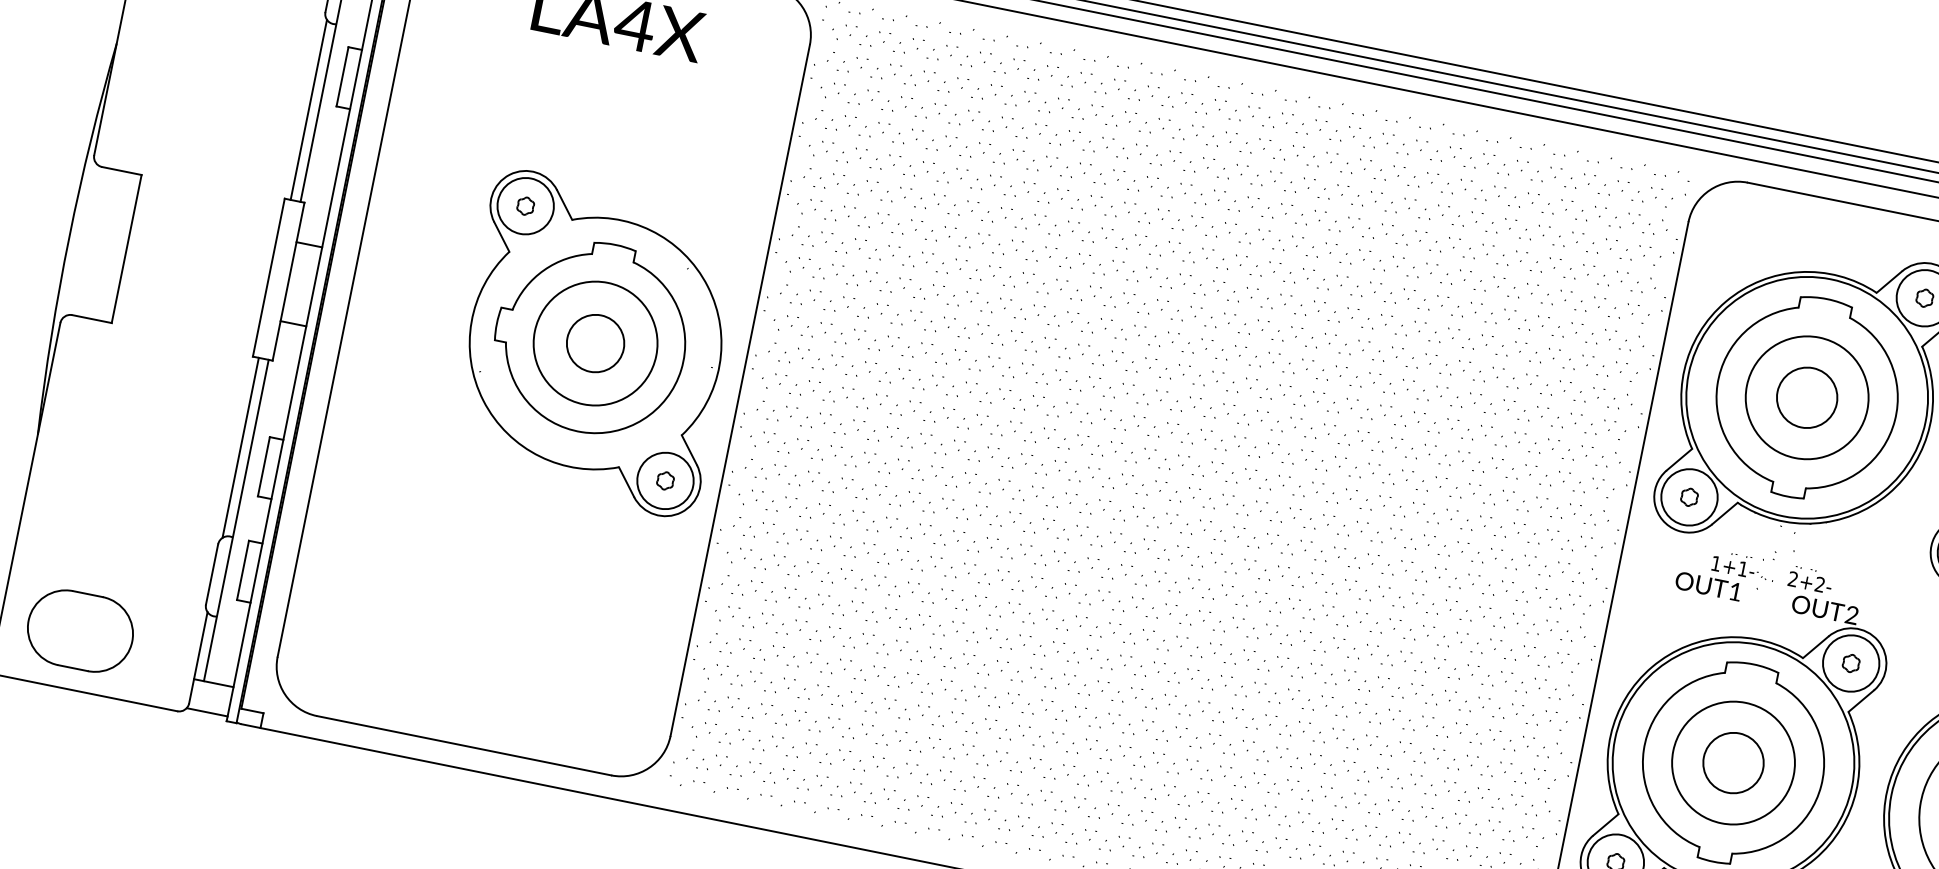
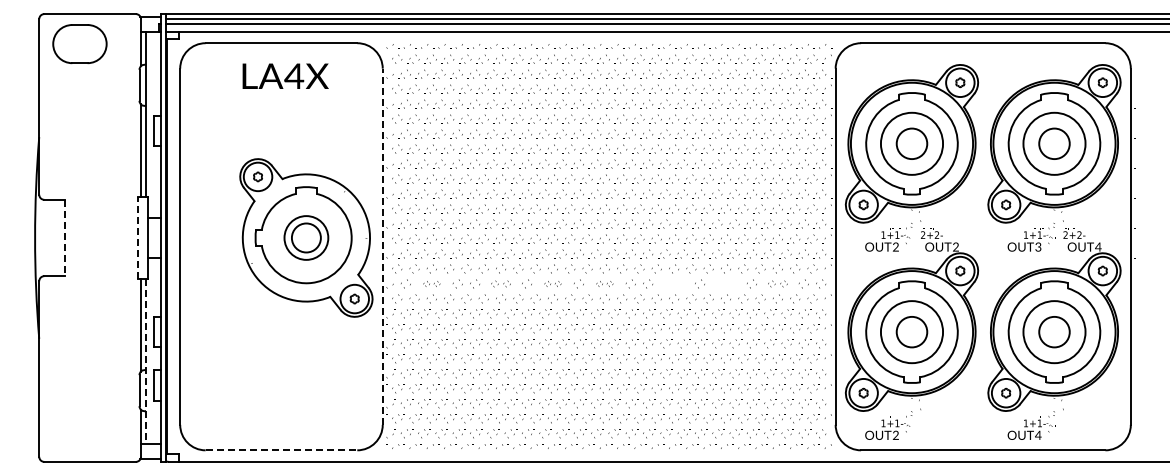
line: (126, 249) -> (64, 238), solid -> dashed
line: (267, 278) -> (137, 238), solid -> dashed
circle: (595, 342) -> (306, 237), size x0.7
line: (739, 389) -> (382, 246), solid -> dashed
part: (820, 480) -> (431, 283), size x0.6
part: (954, 507) -> (500, 283), size x0.7
line: (237, 520) -> (146, 361), solid -> dashed
part: (1055, 528) -> (552, 283), size x0.6
part: (1156, 548) -> (604, 283), size x0.6
part: (1289, 575) -> (673, 283), removed
text: (1735, 590) -> (895, 246), 1 -> 2
part: (1390, 595) -> (725, 283), removed
part: (1491, 616) -> (777, 283), size x0.7
part: (79, 630) -> (79, 431), removed
line: (464, 746) -> (281, 450), solid -> dashed

